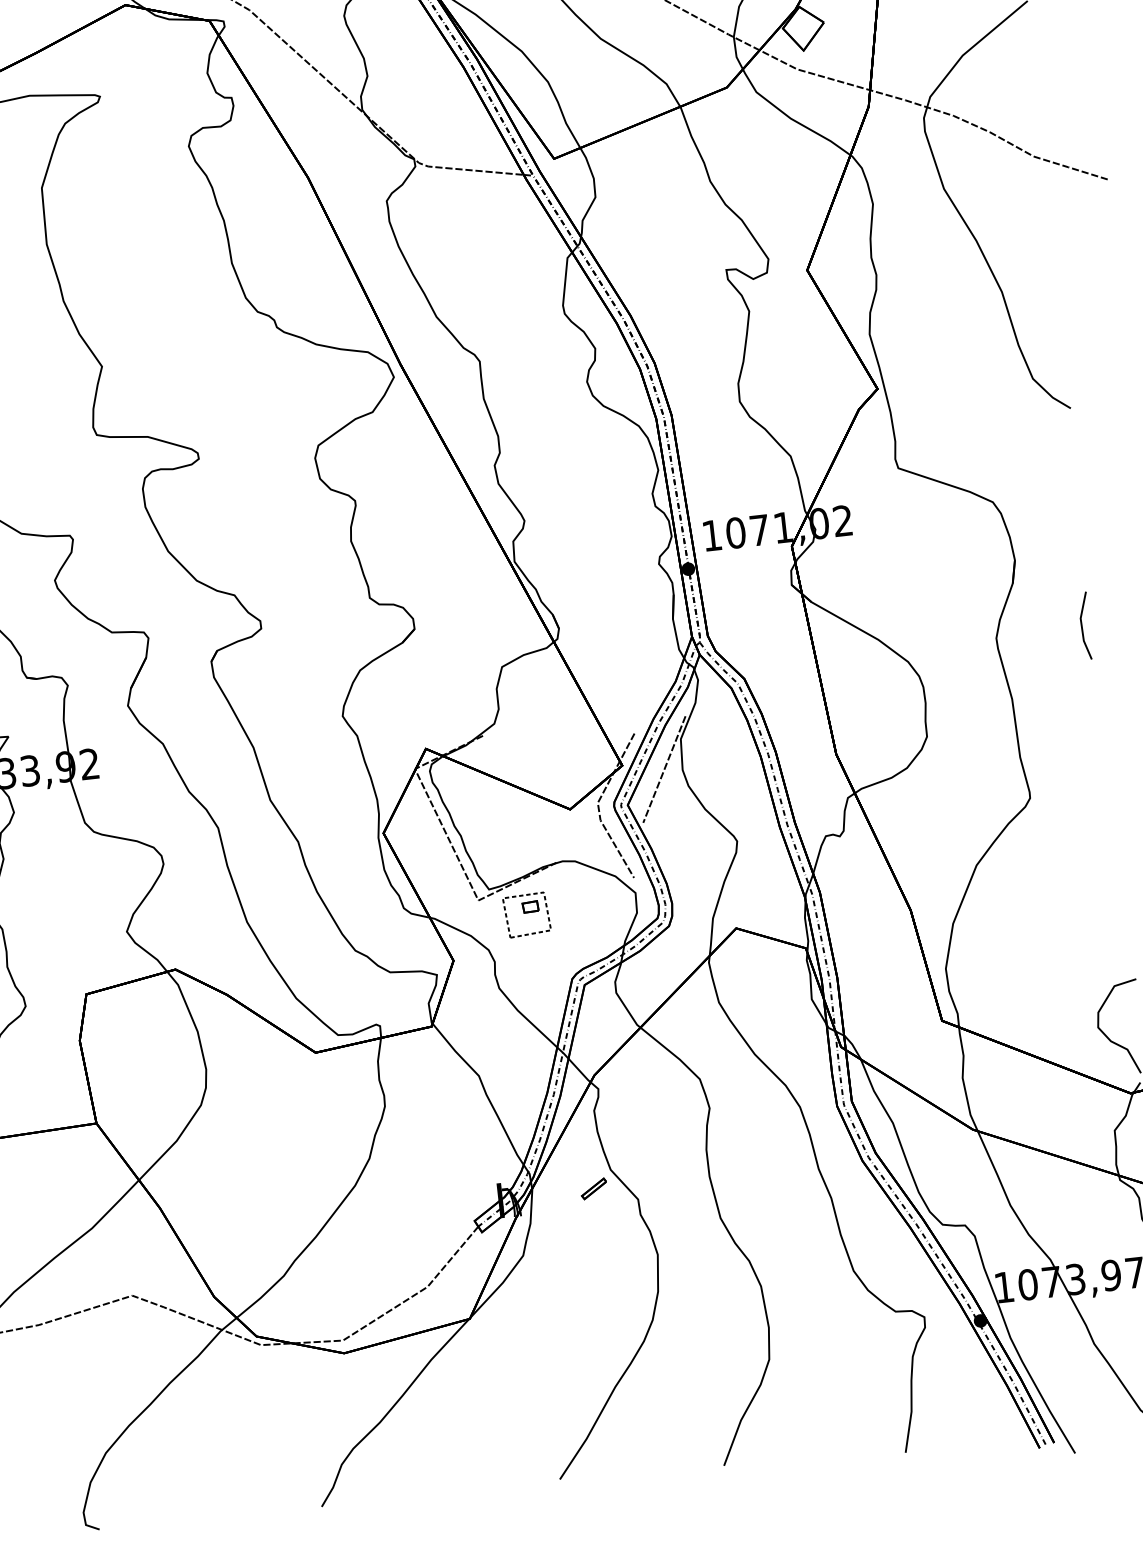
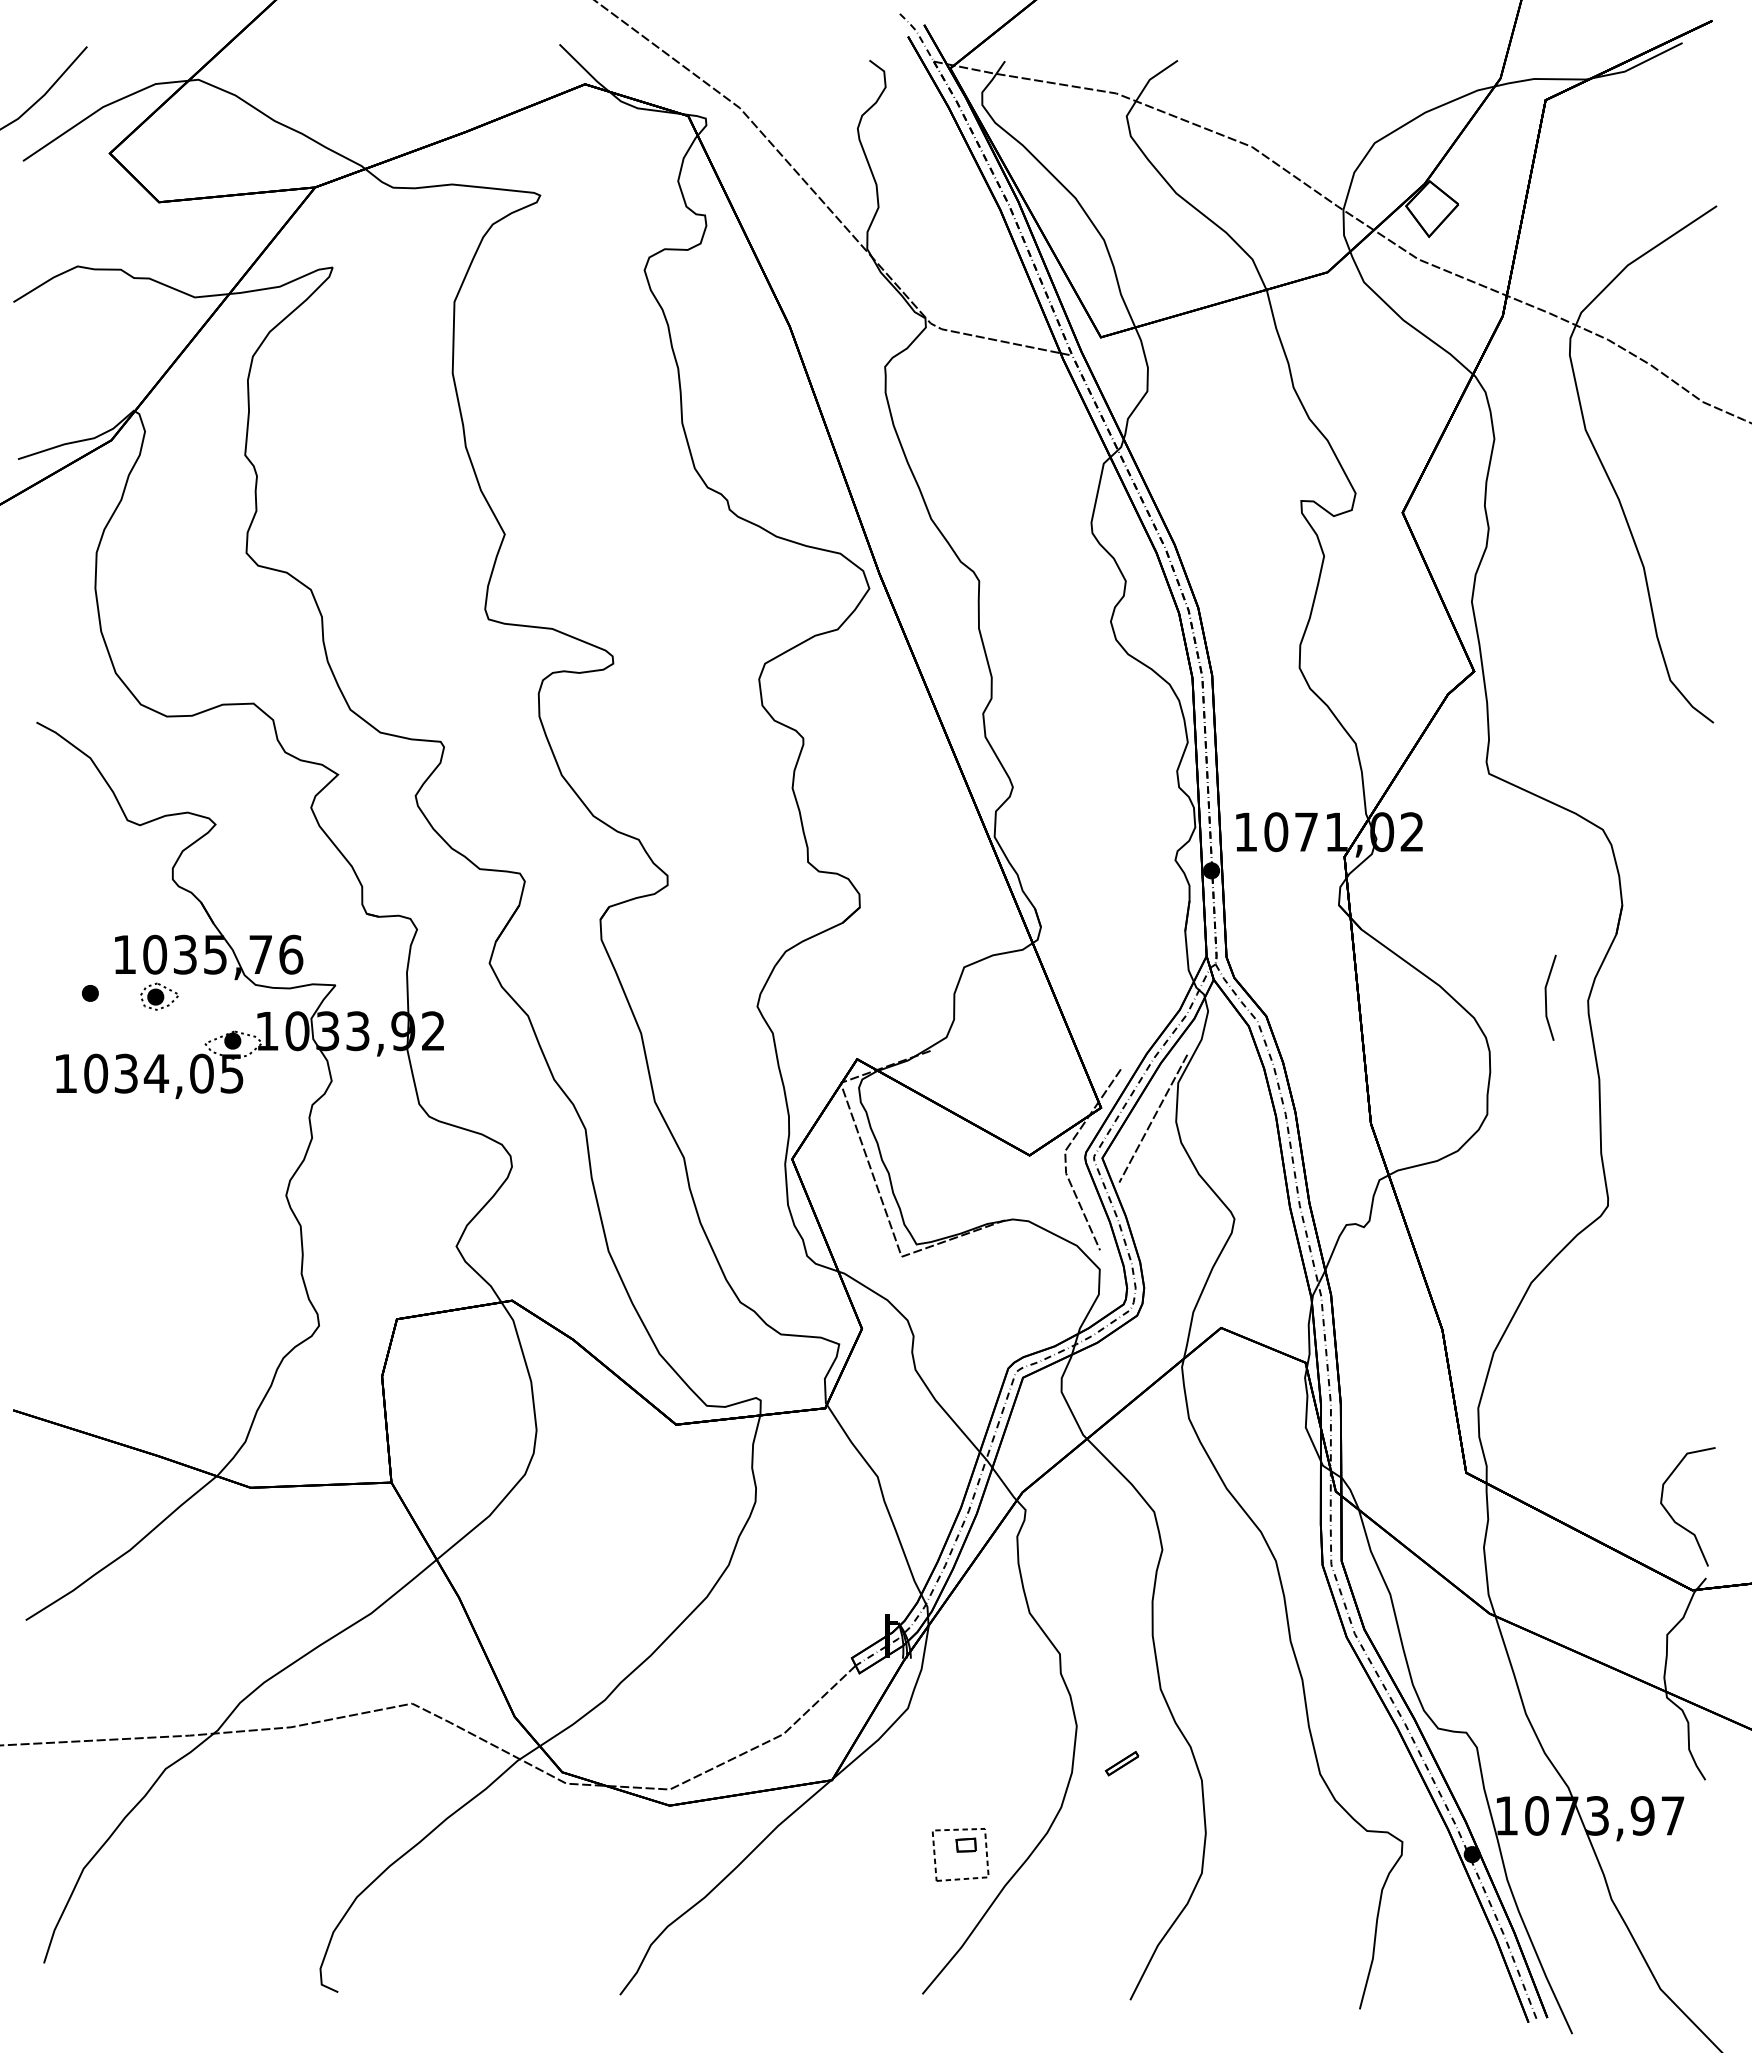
line: (1082, 626) -> (1546, 997), moved
part: (526, 914) -> (960, 1854), moved
part: (594, 1188) -> (1122, 1763), moved

